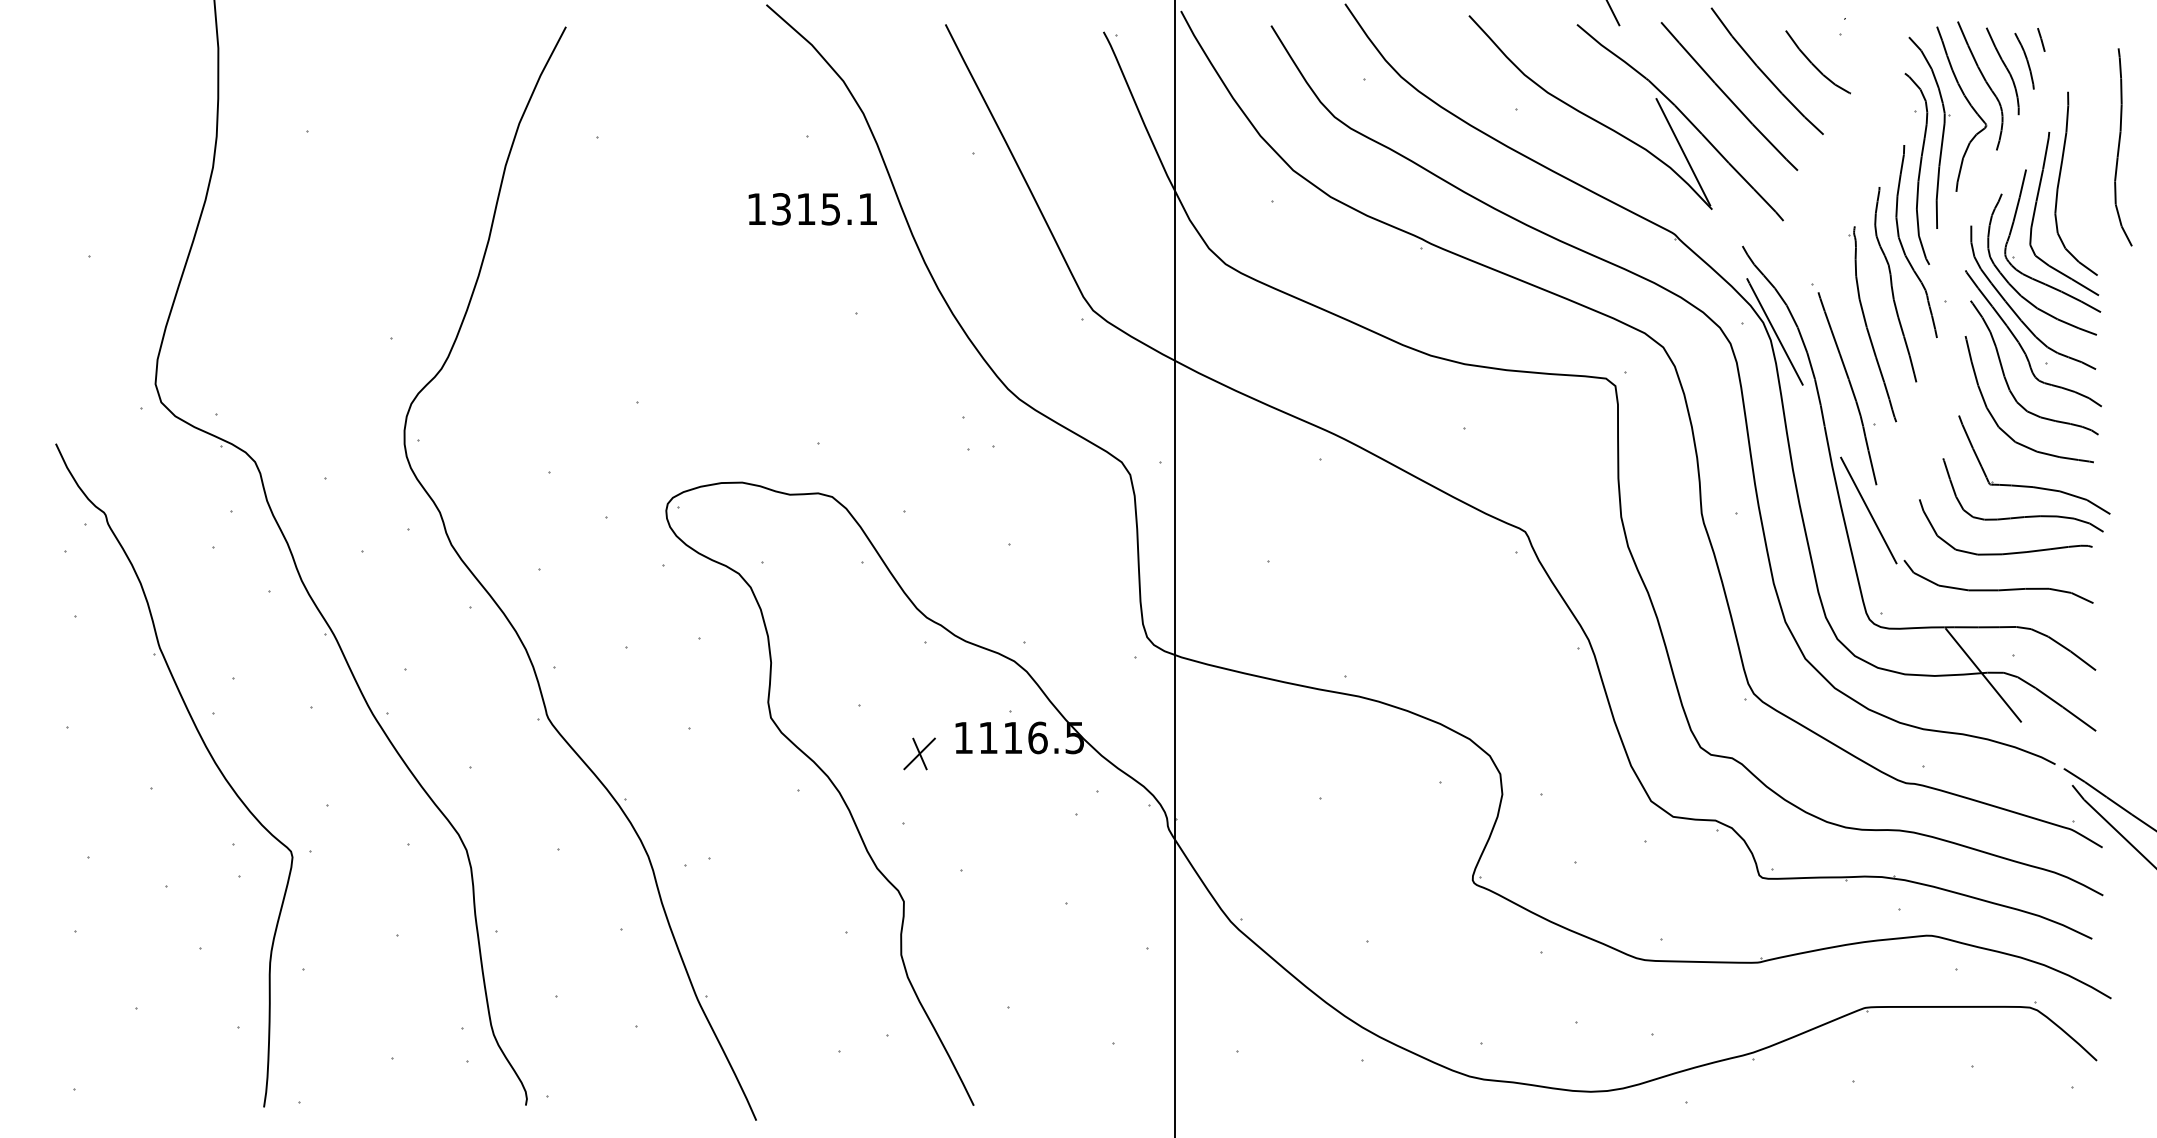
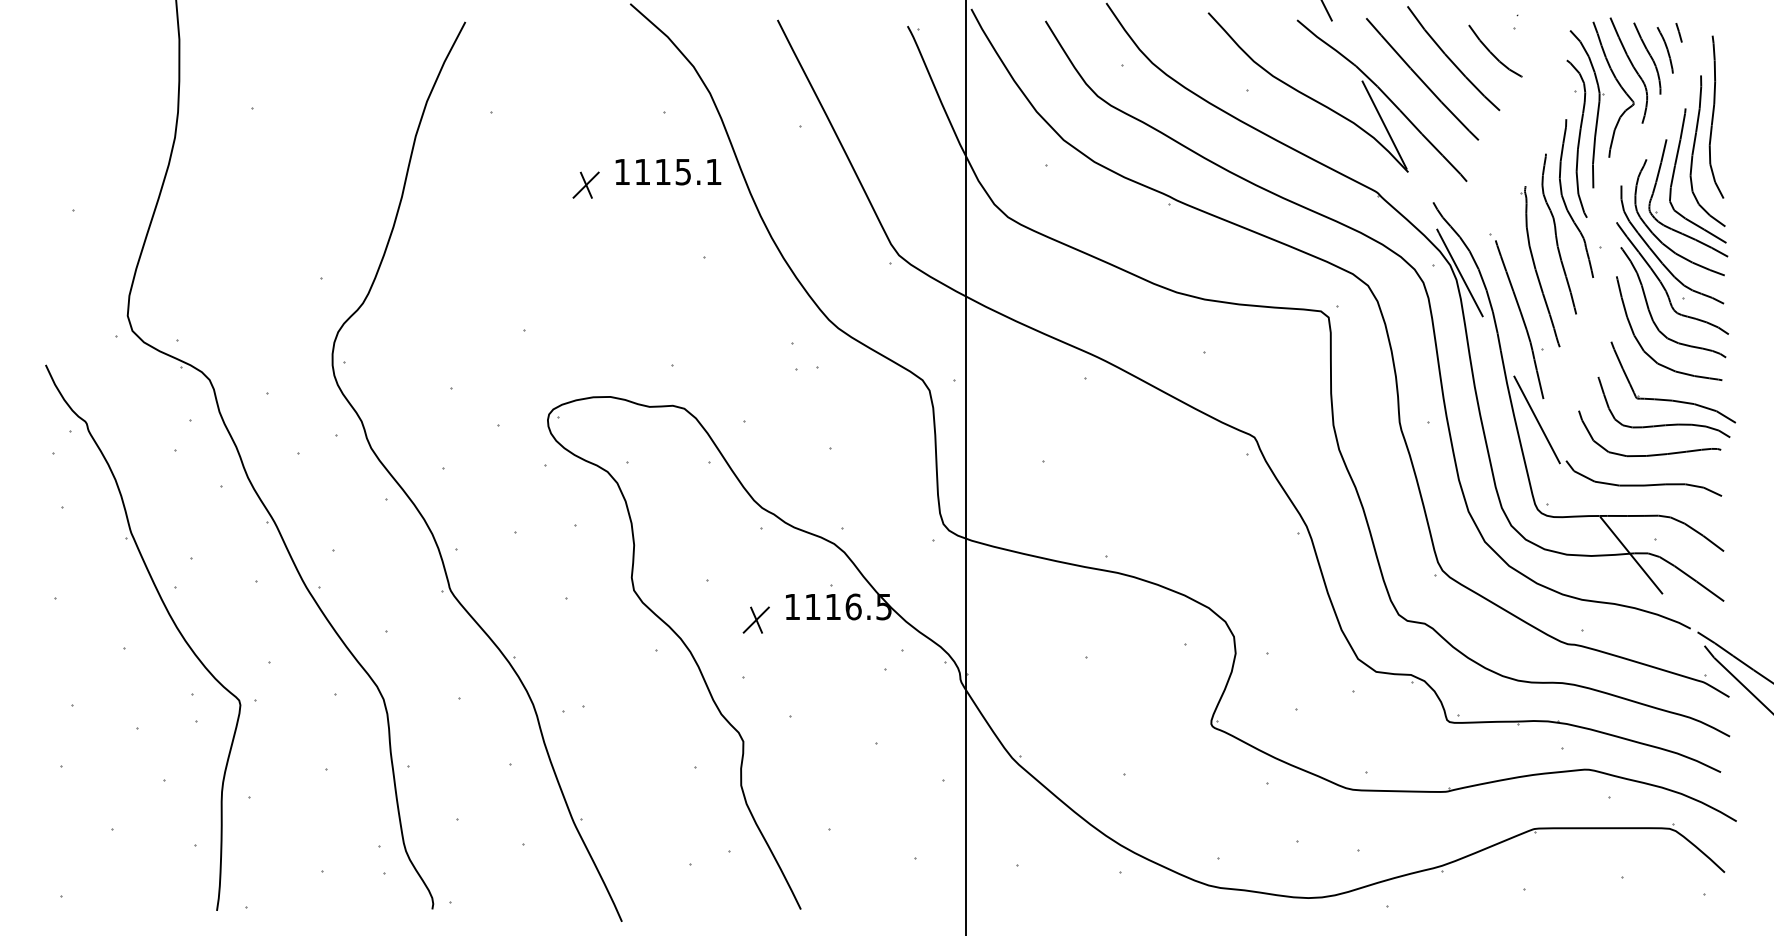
curve: (2119, 146) -> (1713, 116), moved
text: (781, 208) -> (642, 171), 1315.1 -> 1115.1
part: (711, 224) -> (585, 184), added

